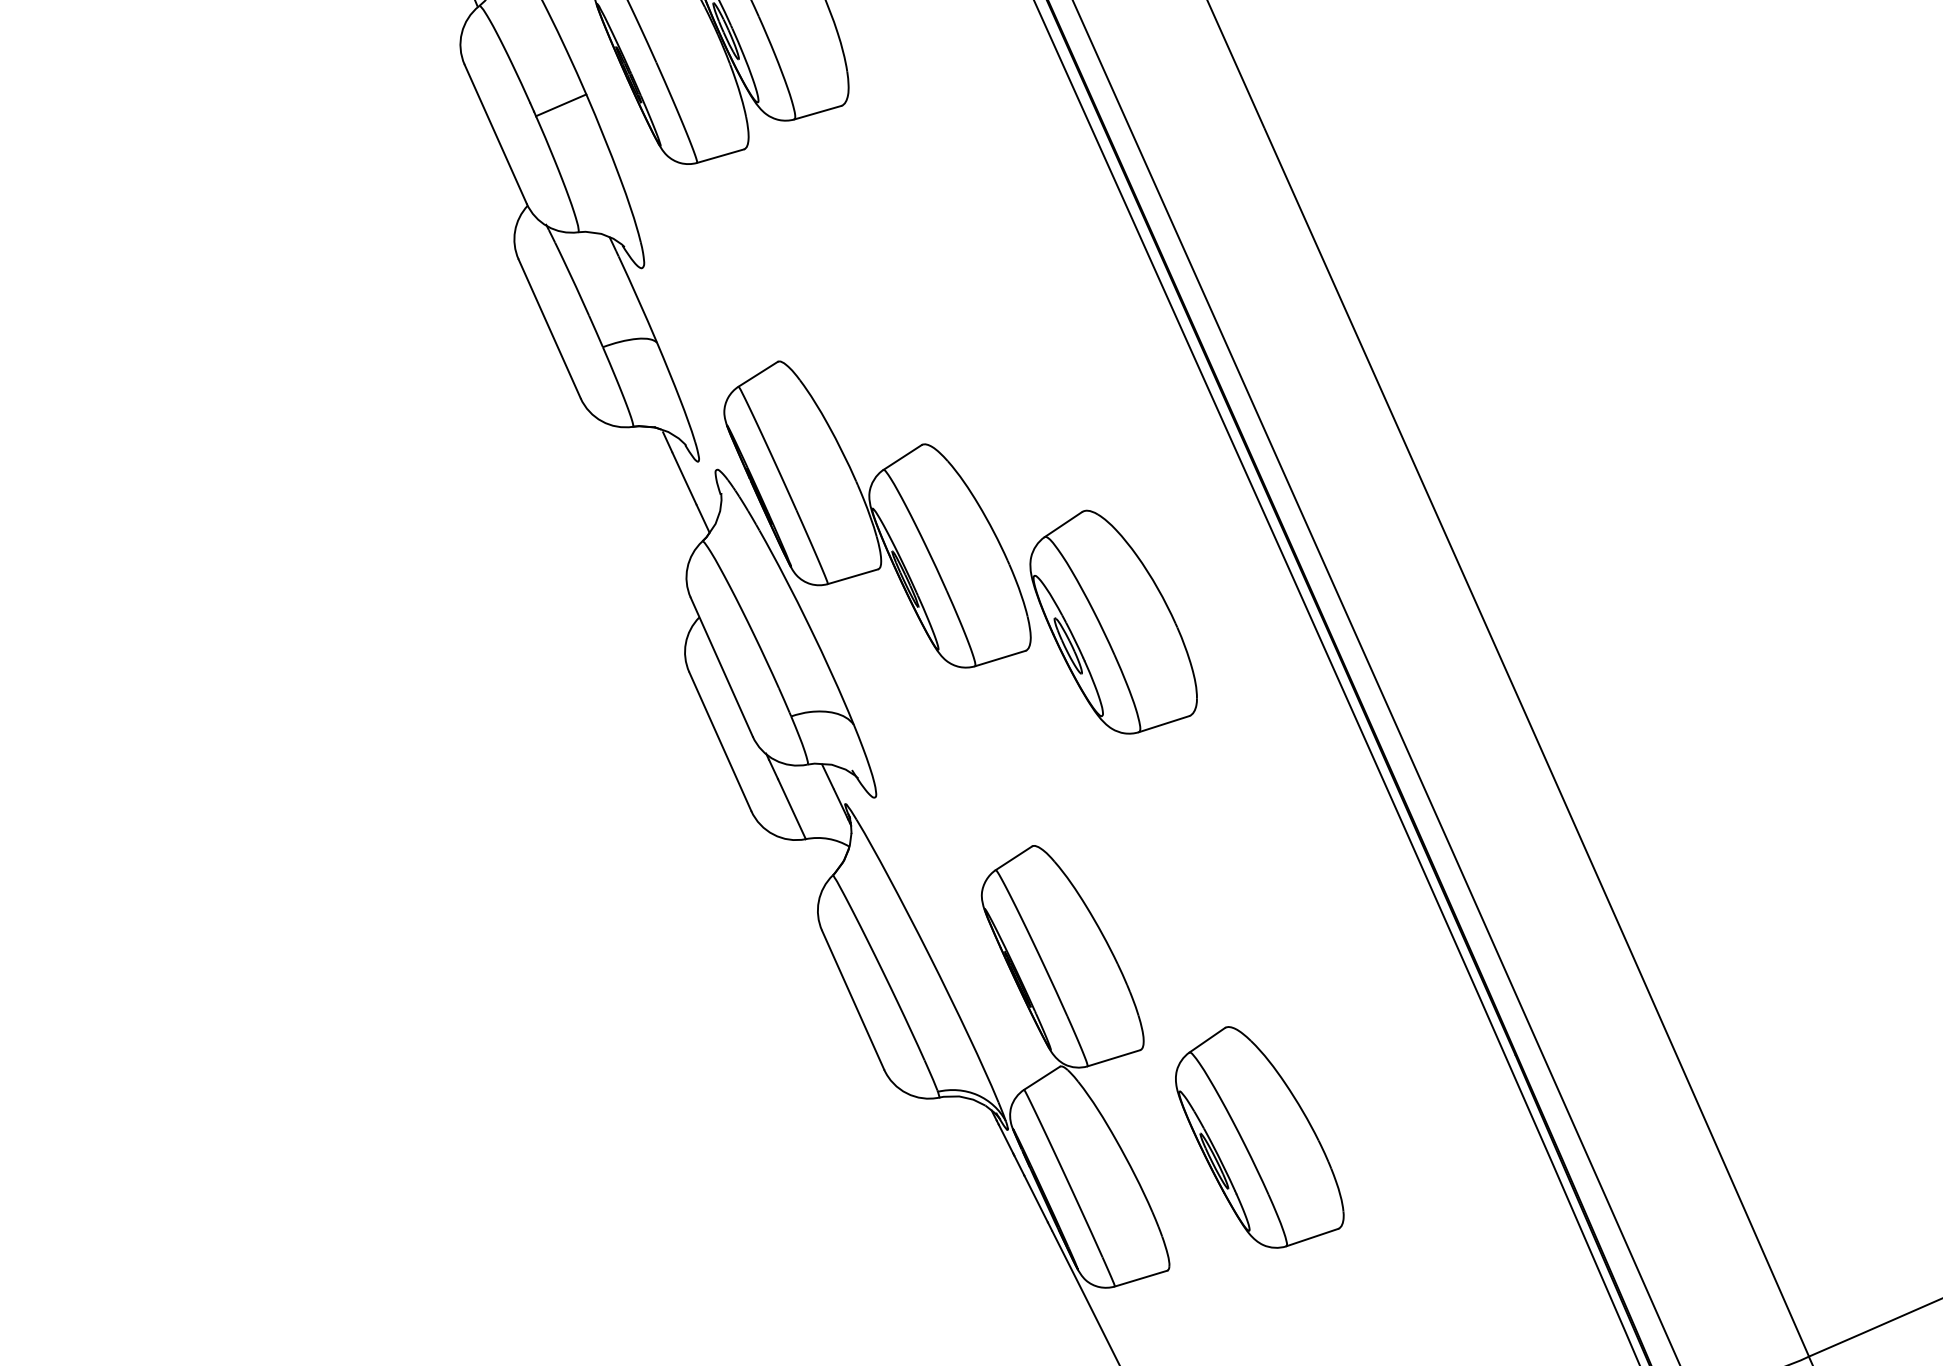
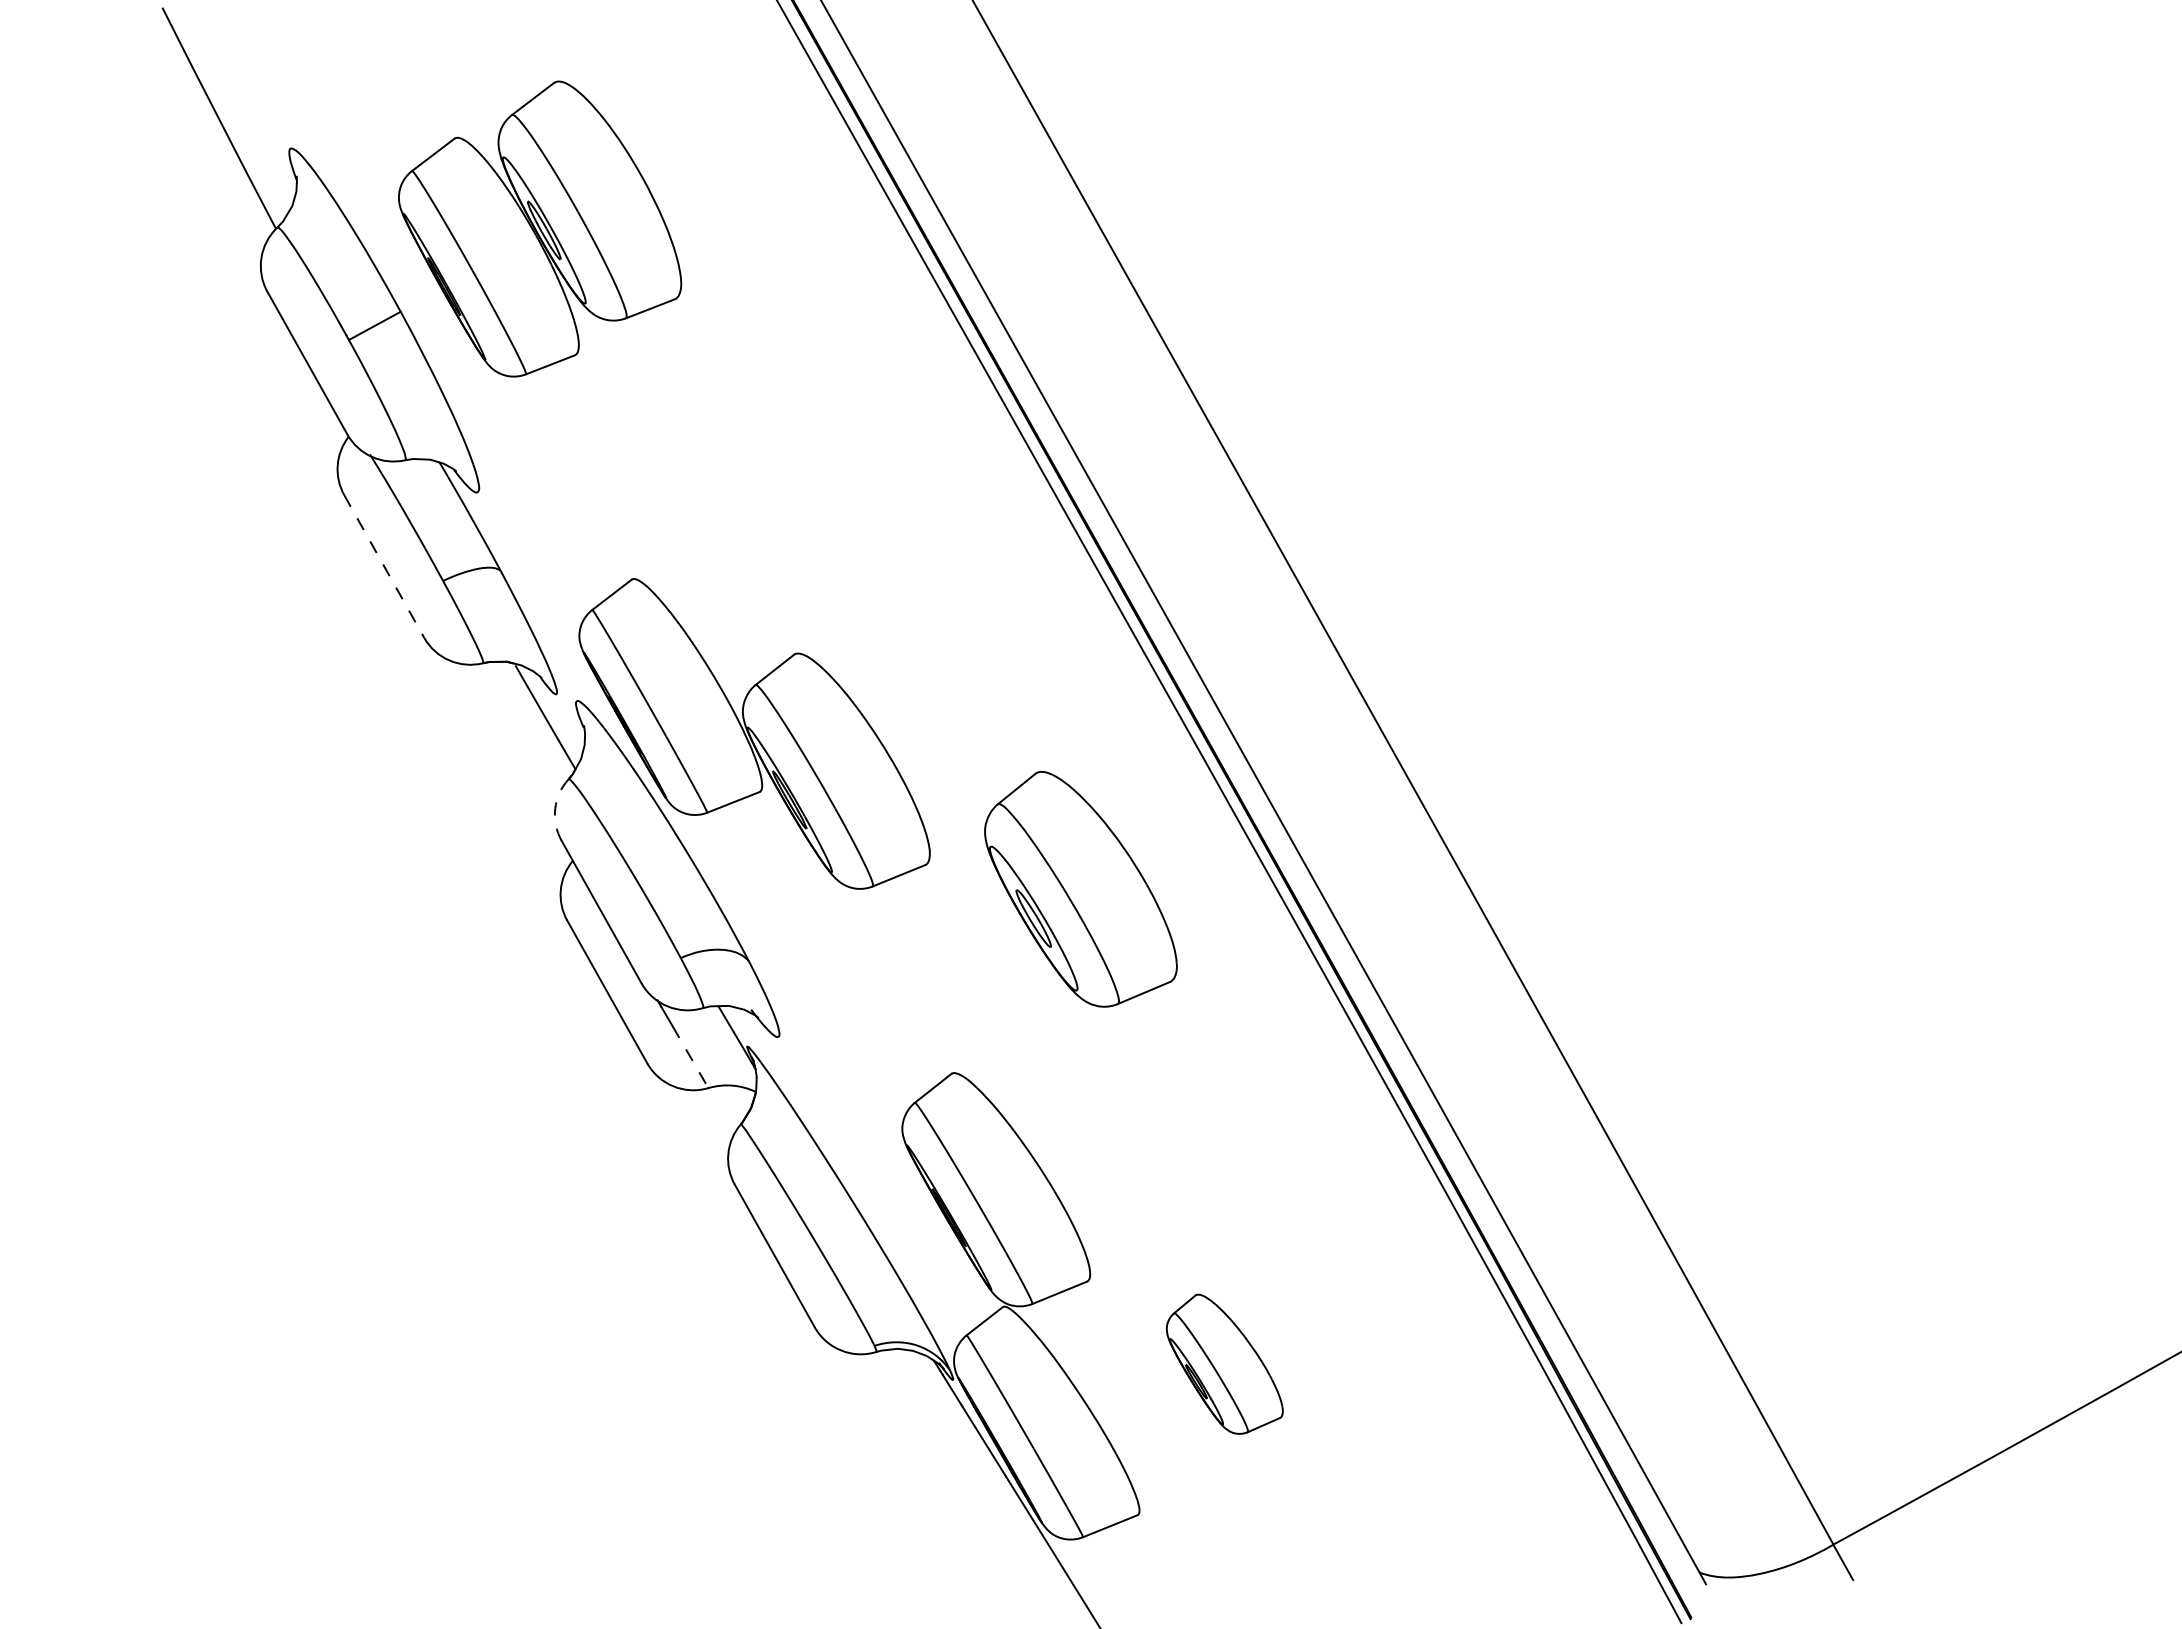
line: (549, 328) -> (384, 566), solid -> dashed
arc: (687, 567) -> (555, 808), solid -> dashed
part: (1114, 622) -> (1080, 889), moved
line: (791, 809) -> (690, 1057), solid -> dashed
part: (1260, 1138) -> (1224, 1364), size x0.6

